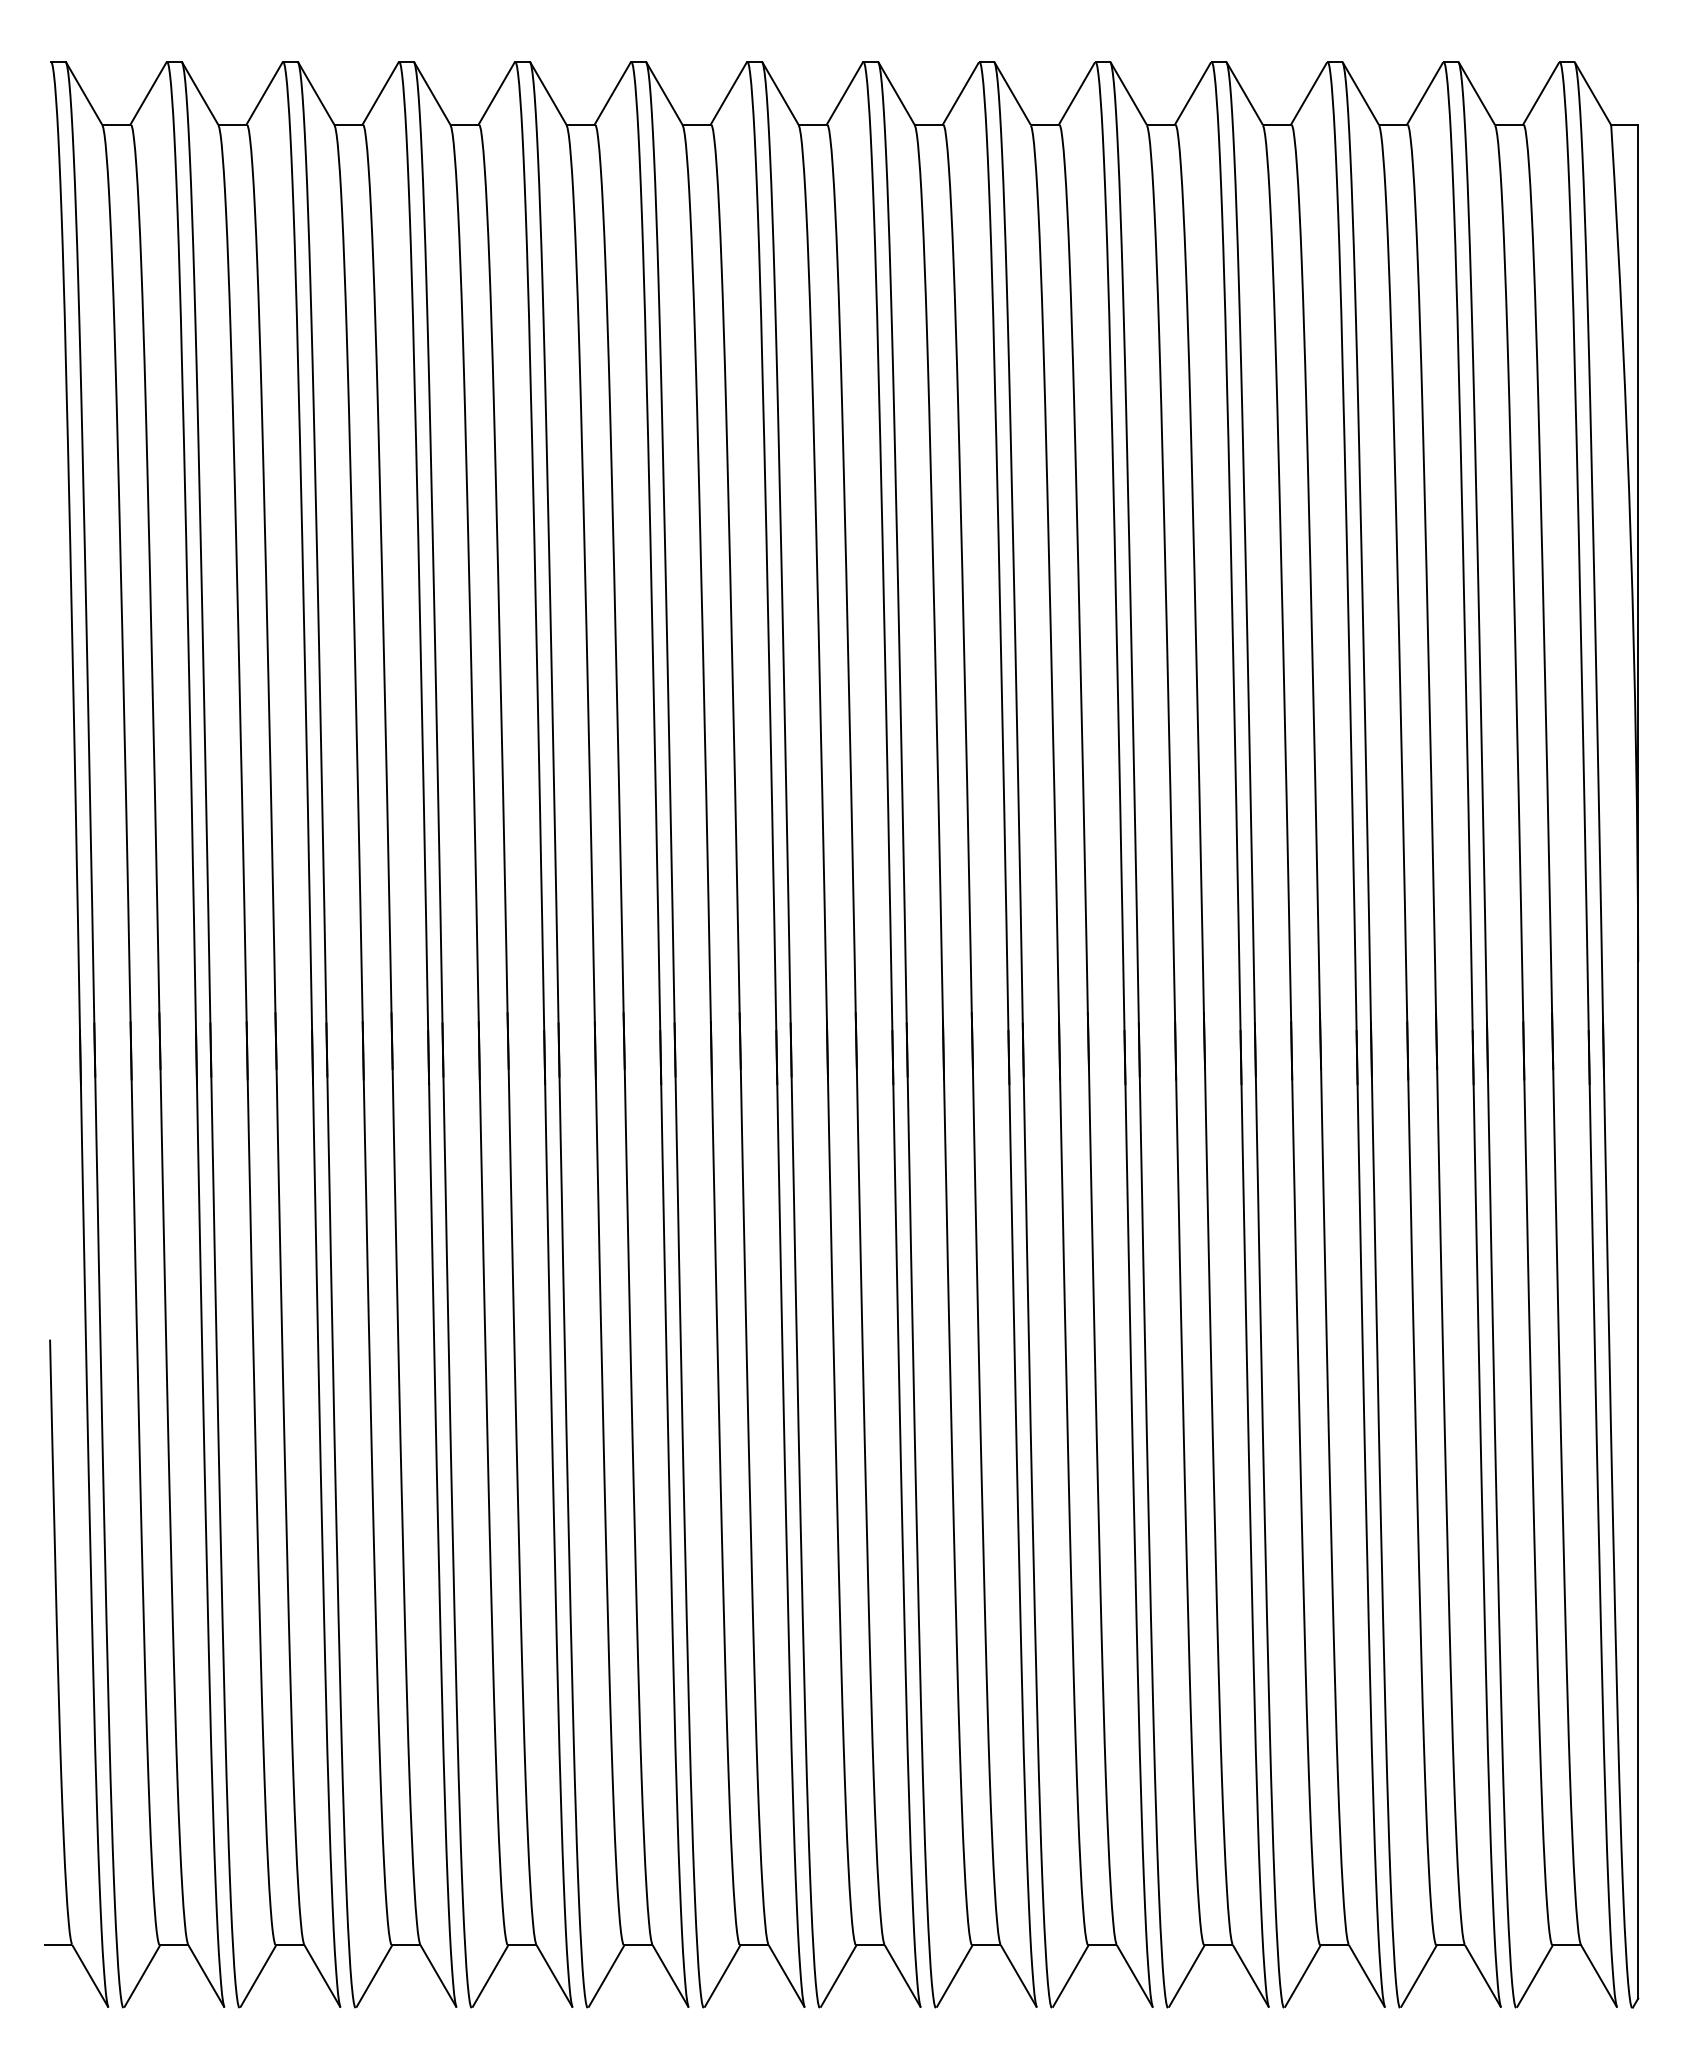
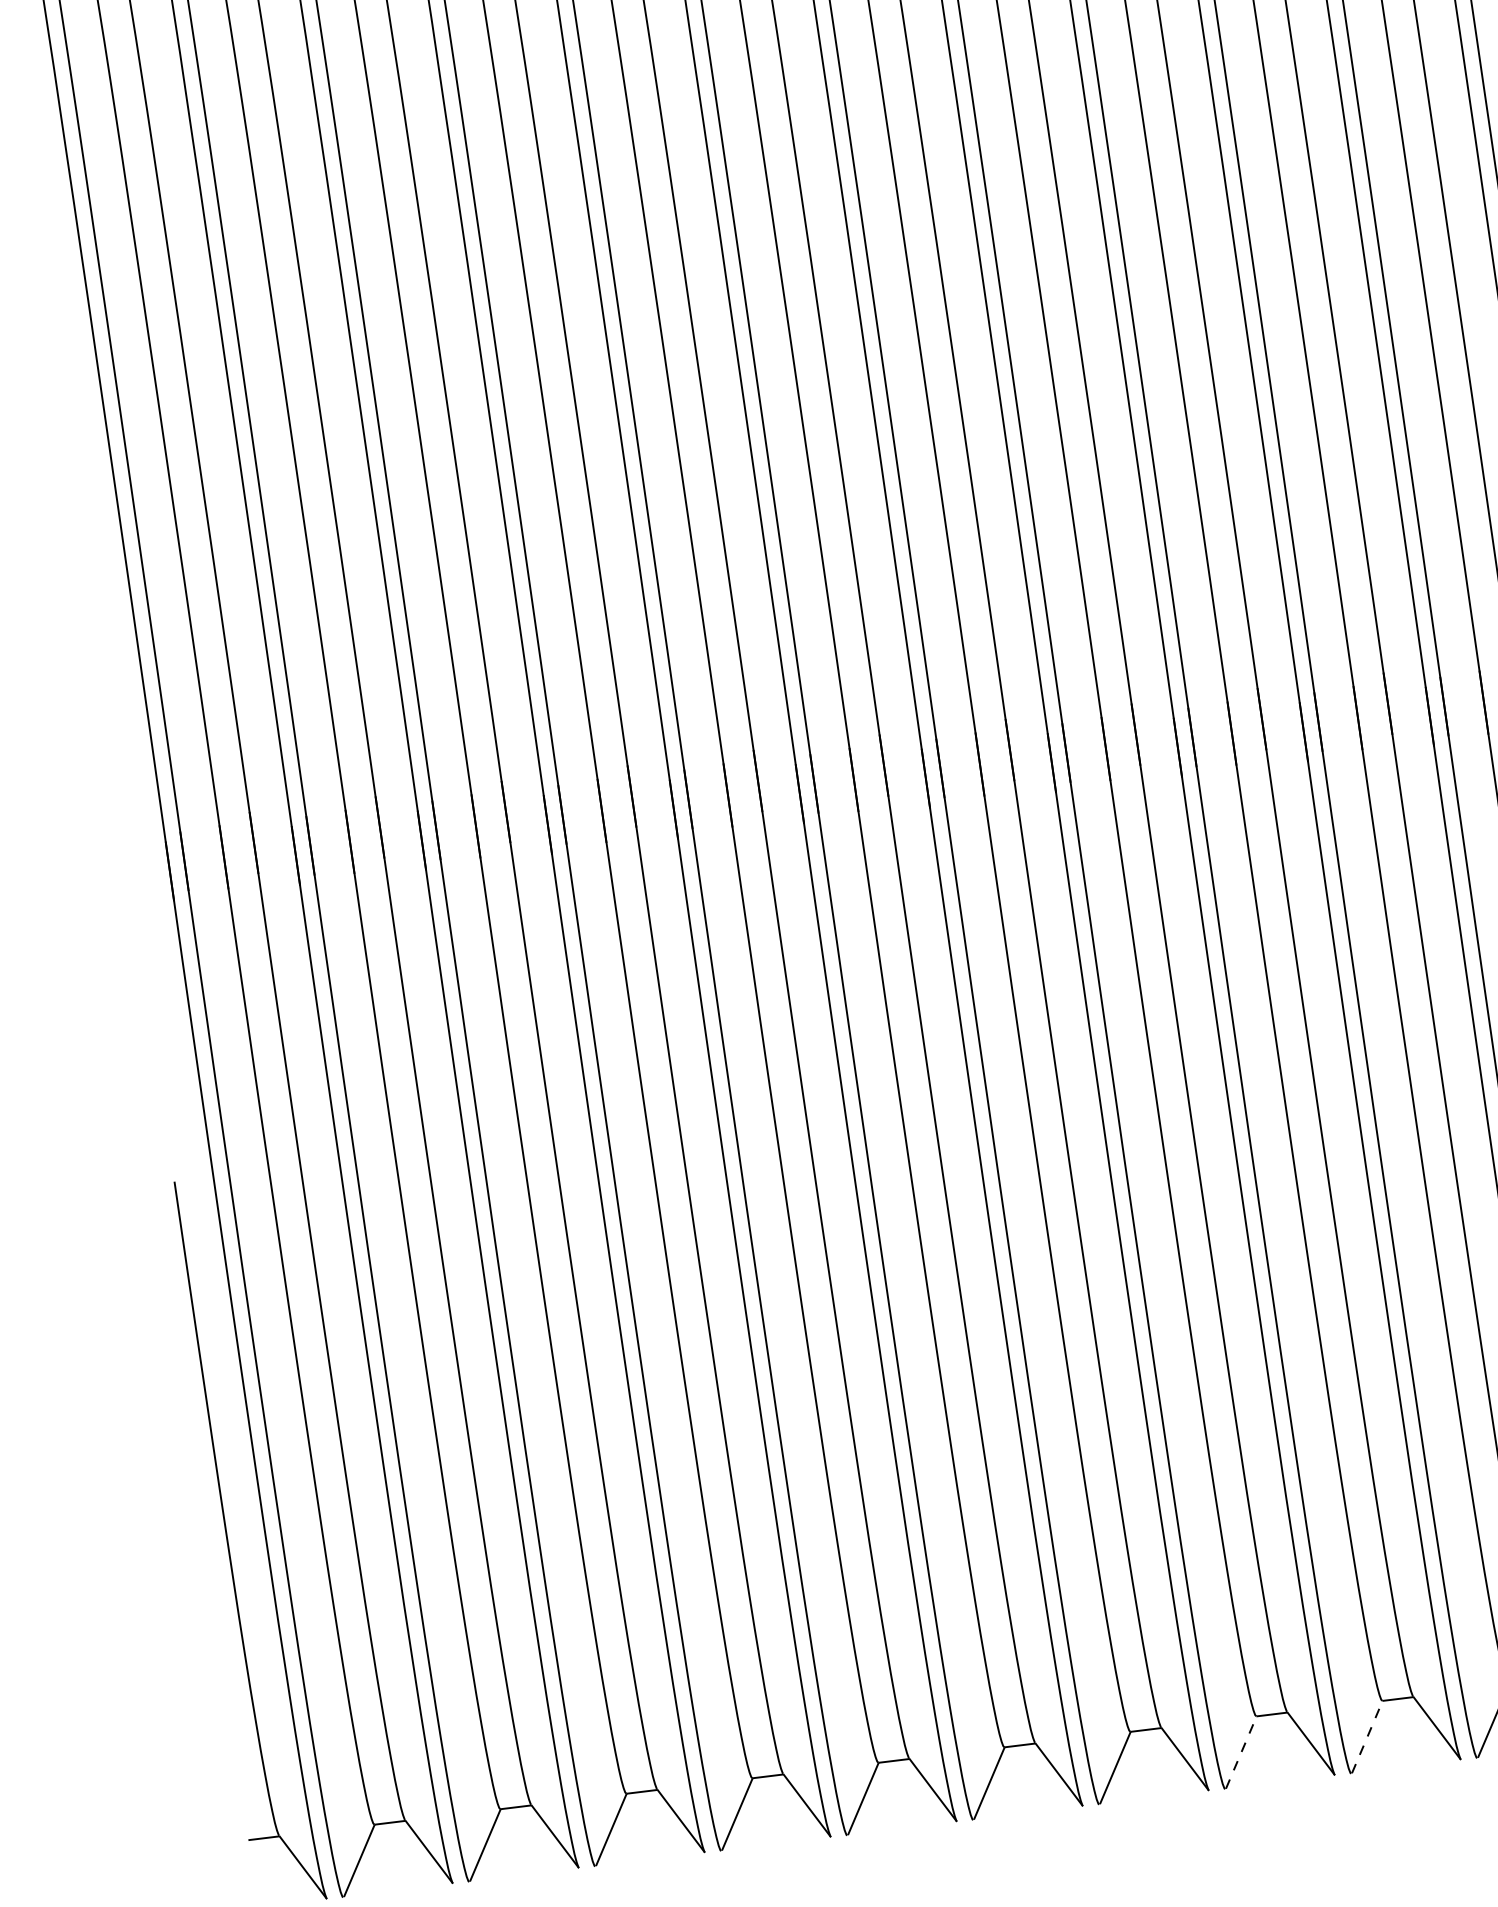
line: (954, 1976) -> (1241, 1752), solid -> dashed
line: (1070, 1976) -> (1367, 1737), solid -> dashed

